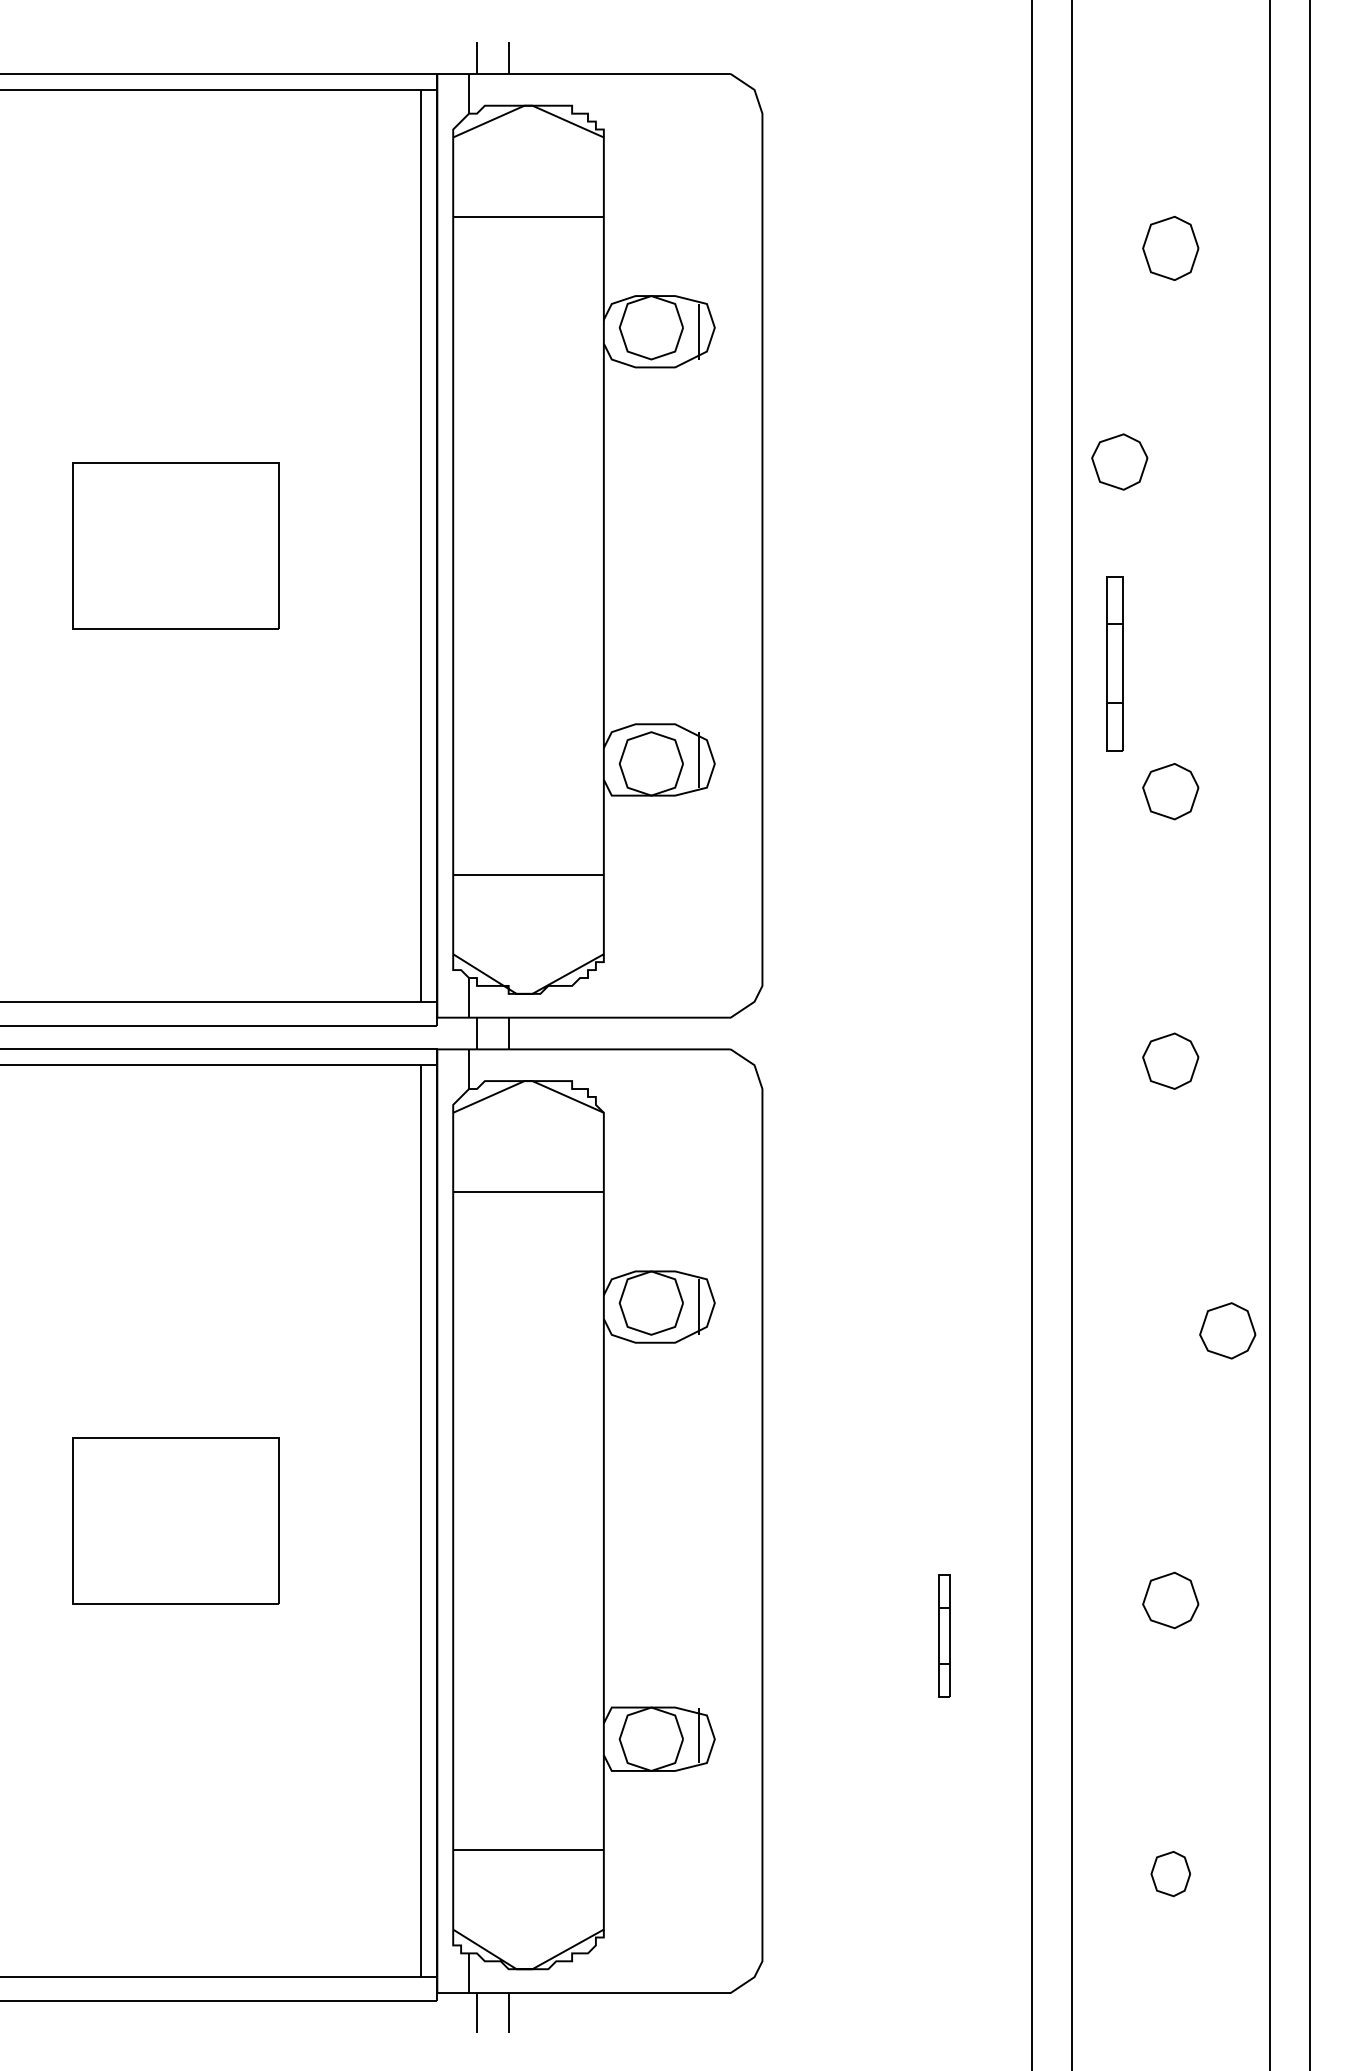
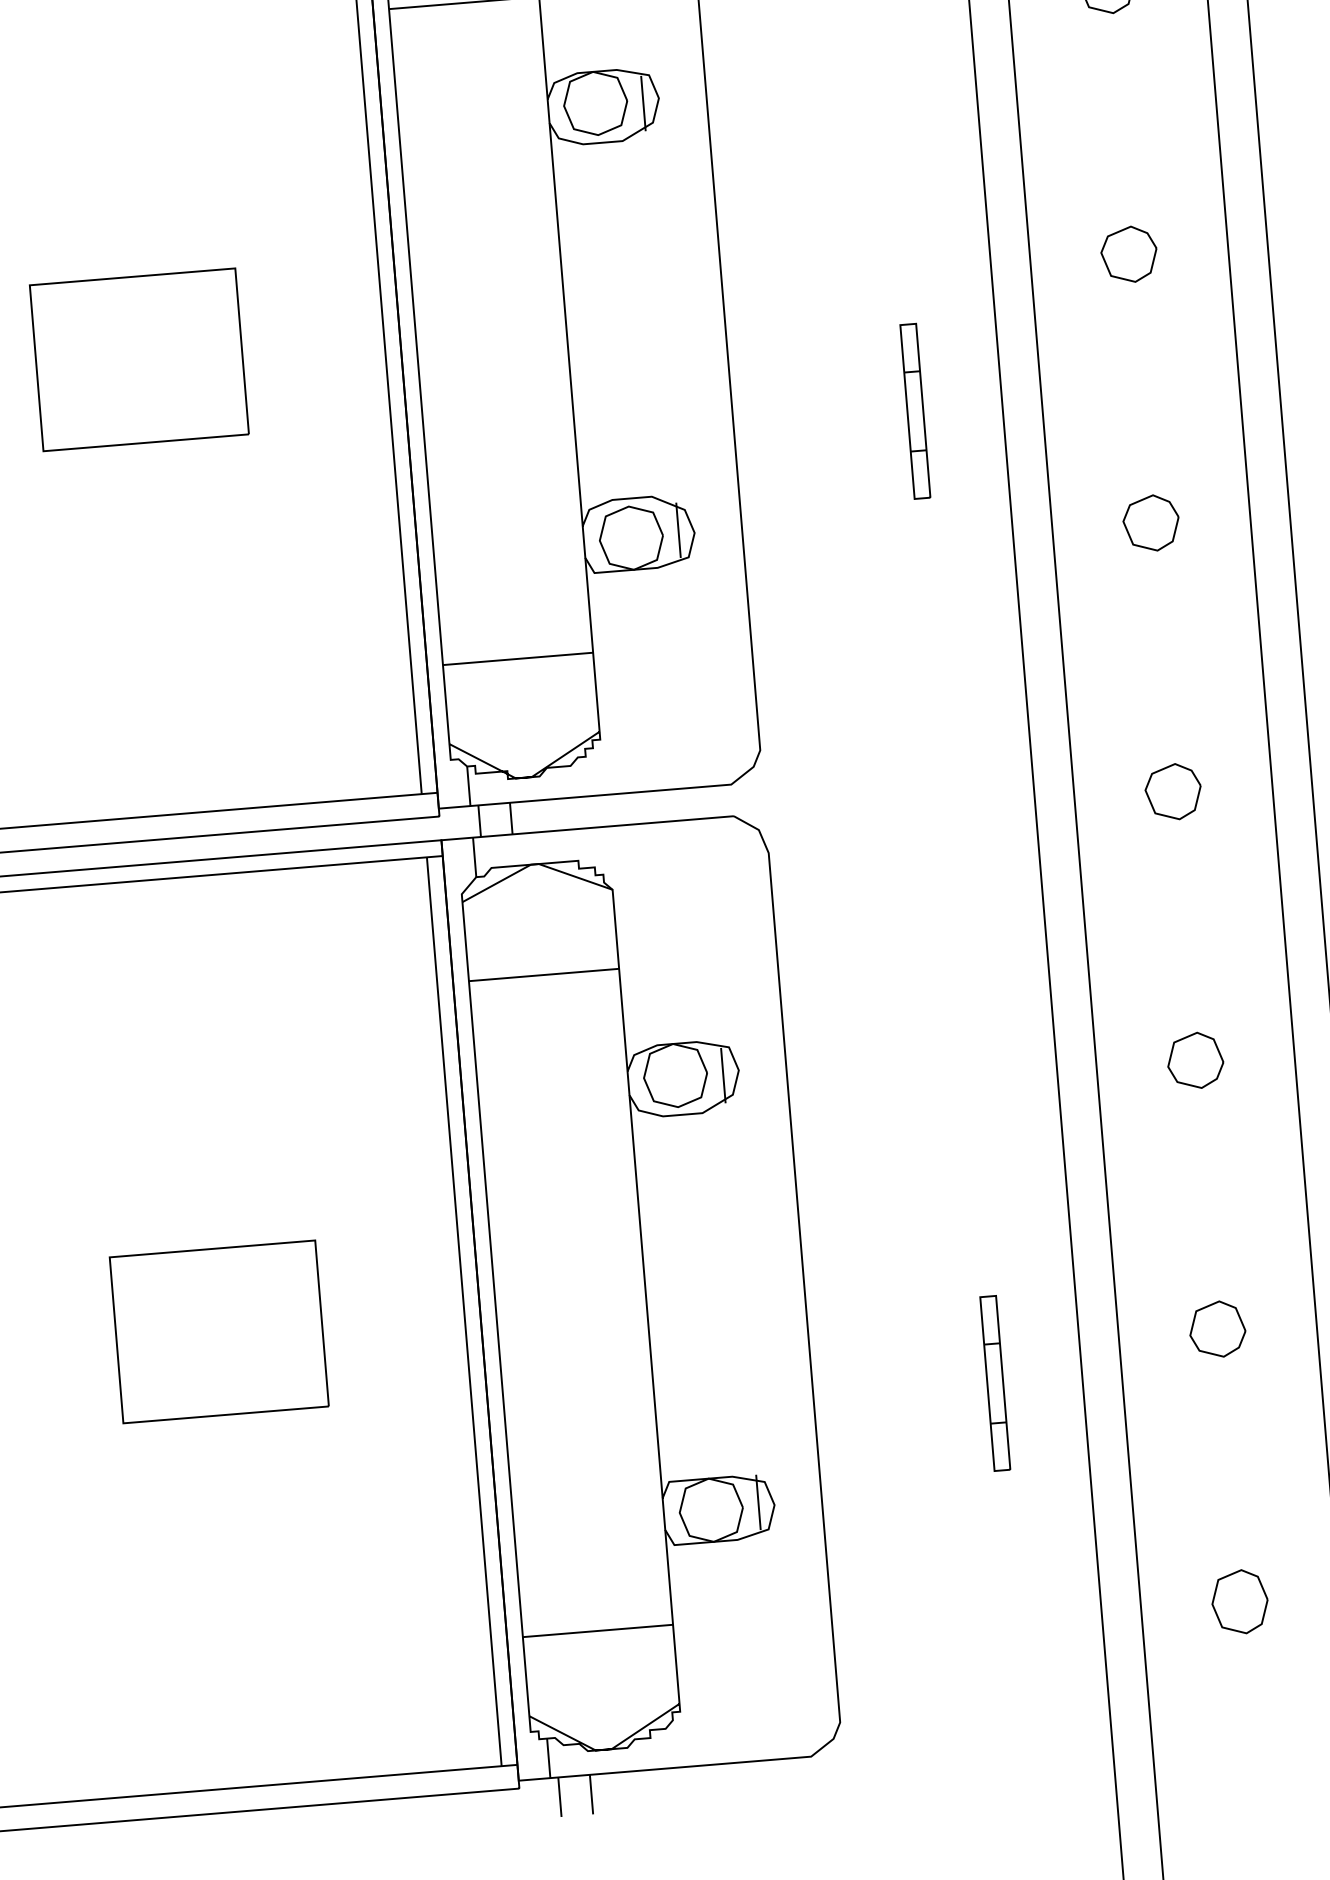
part: (1119, 461) -> (1128, 254), moved
part: (1114, 663) -> (915, 411), moved
part: (1227, 1330) -> (1195, 1060), moved
part: (944, 1635) -> (994, 1382), size x1.43
part: (1170, 1873) -> (1239, 1601), size x1.43

